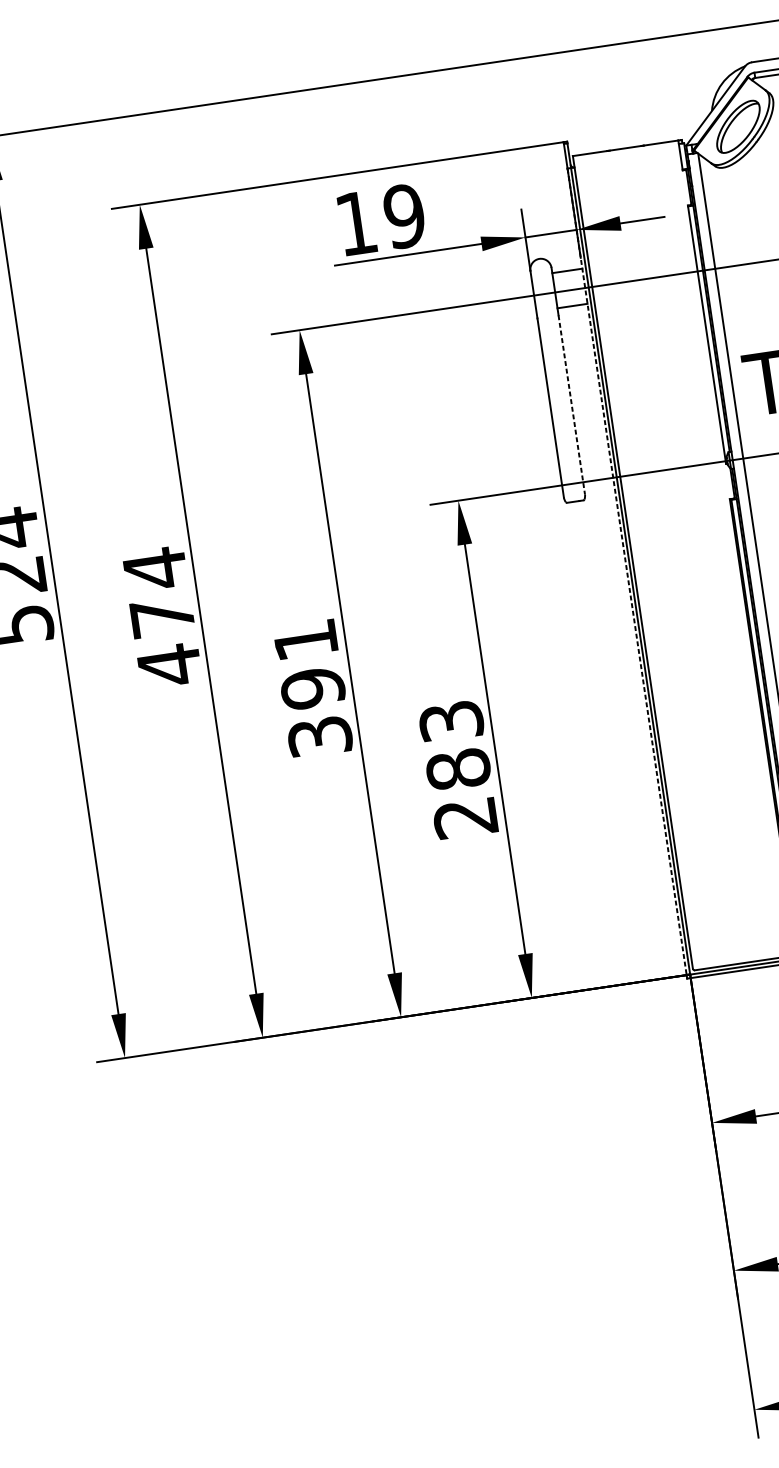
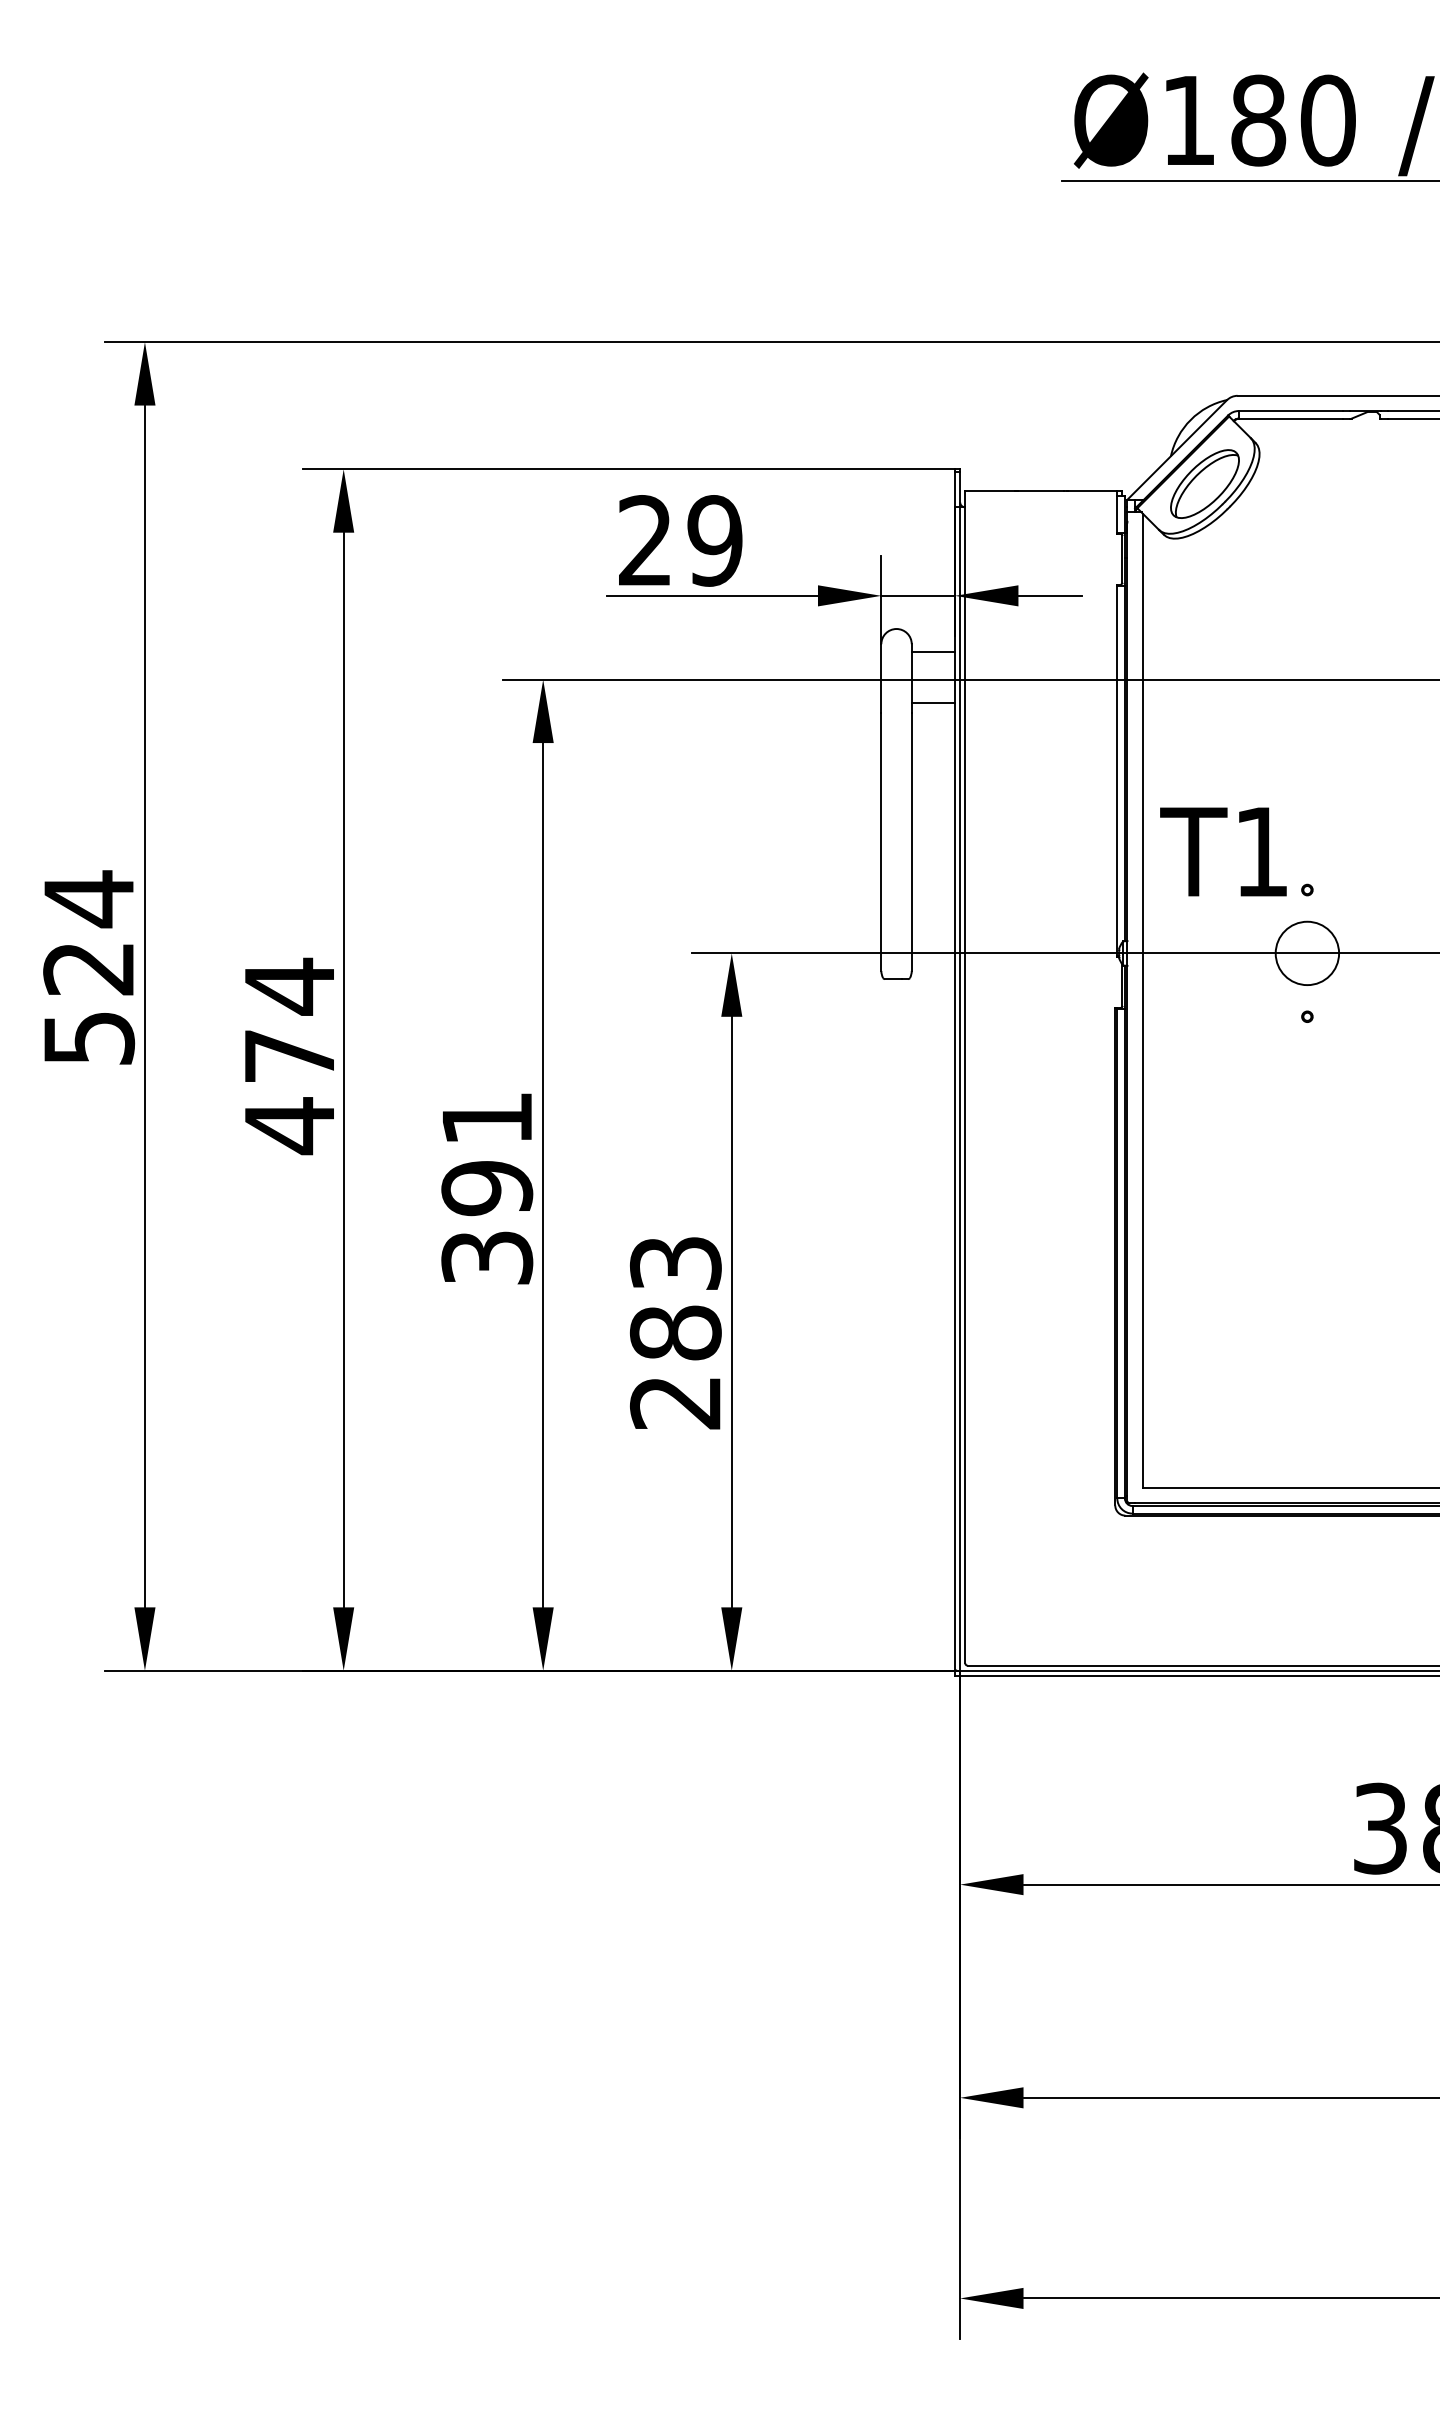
text: (355, 223) -> (644, 540), 19 -> 29
line: (571, 405) -> (911, 842), dashed -> solid
line: (627, 571) -> (955, 1088), dashed -> solid

